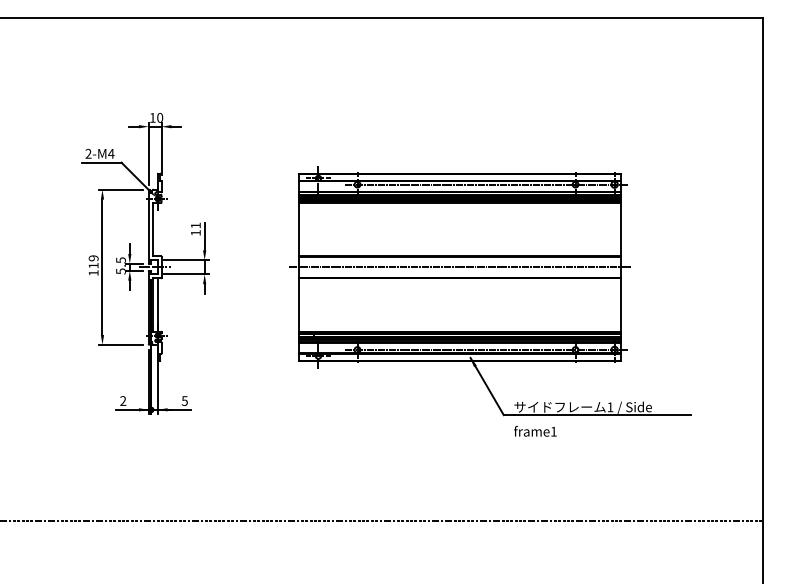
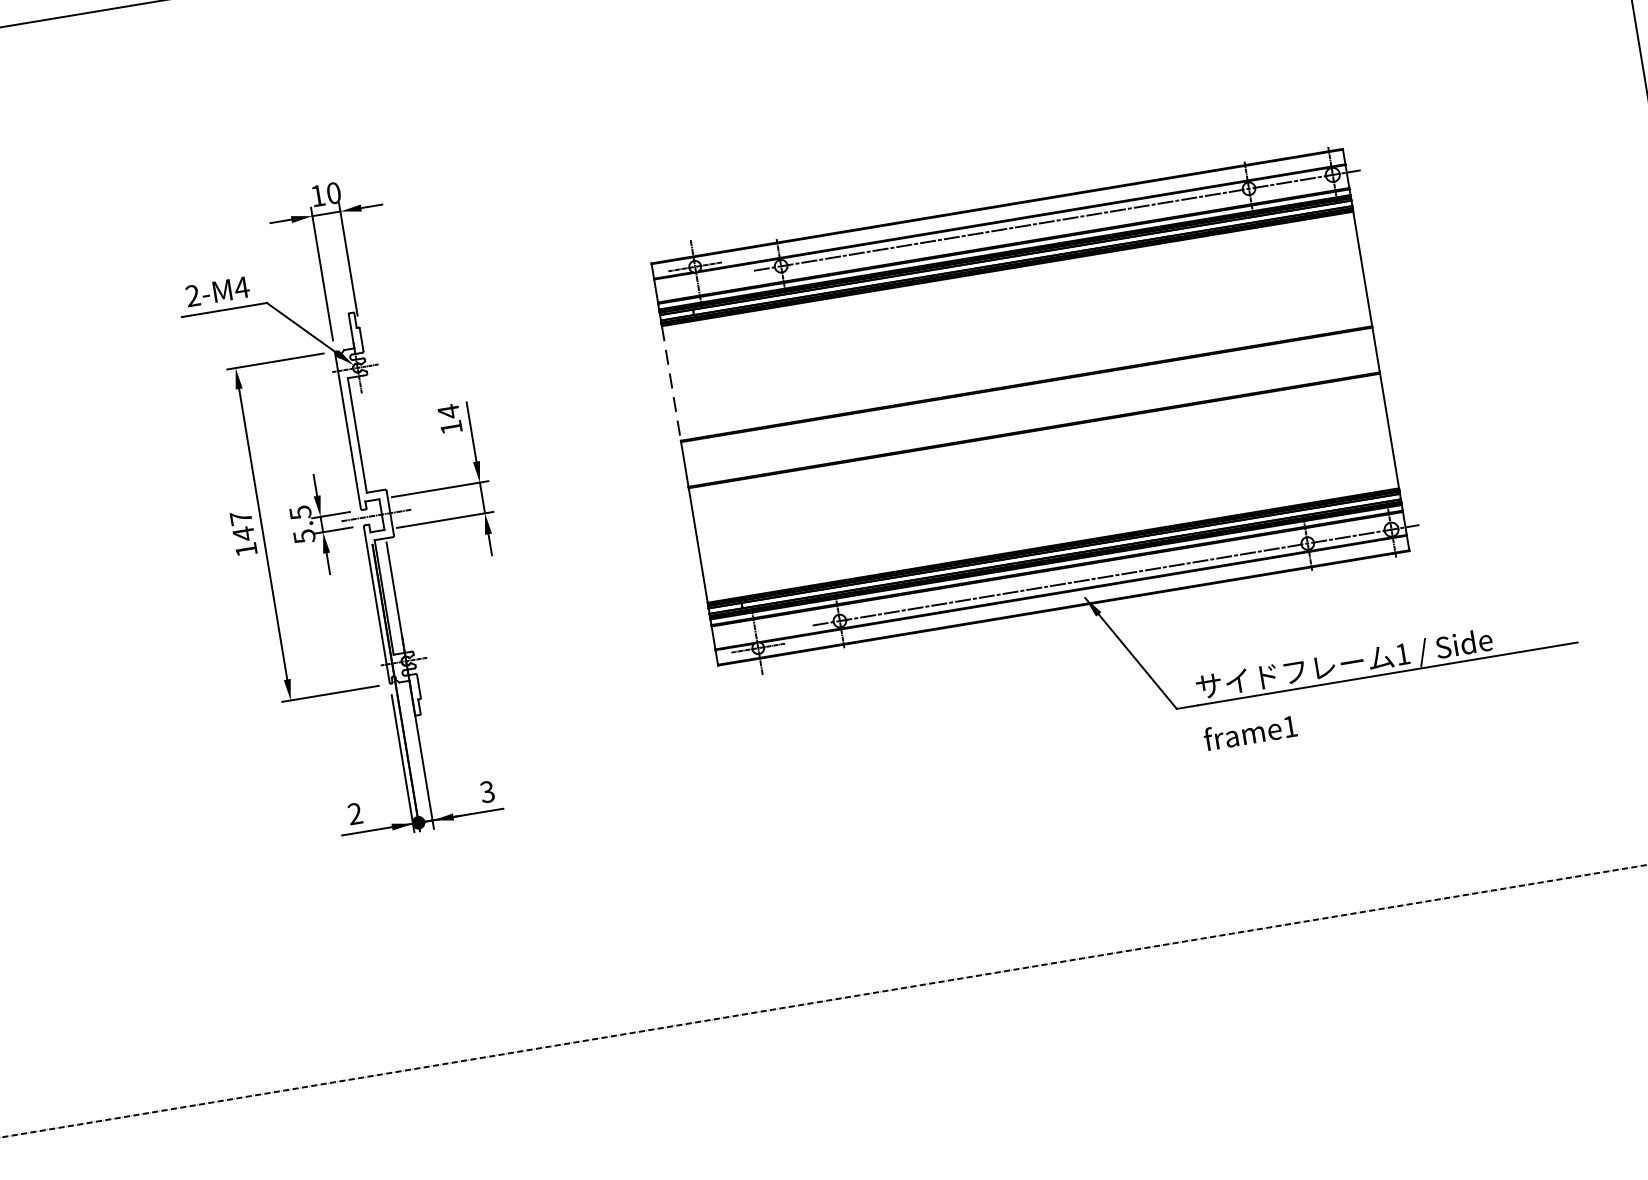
text: (195, 225) -> (447, 411), 11 -> 14
line: (298, 229) -> (670, 383), solid -> dashed
text: (93, 262) -> (242, 527), 119 -> 147
line: (459, 267) -> (1029, 407), removed
text: (184, 400) -> (486, 790), 5 -> 3

